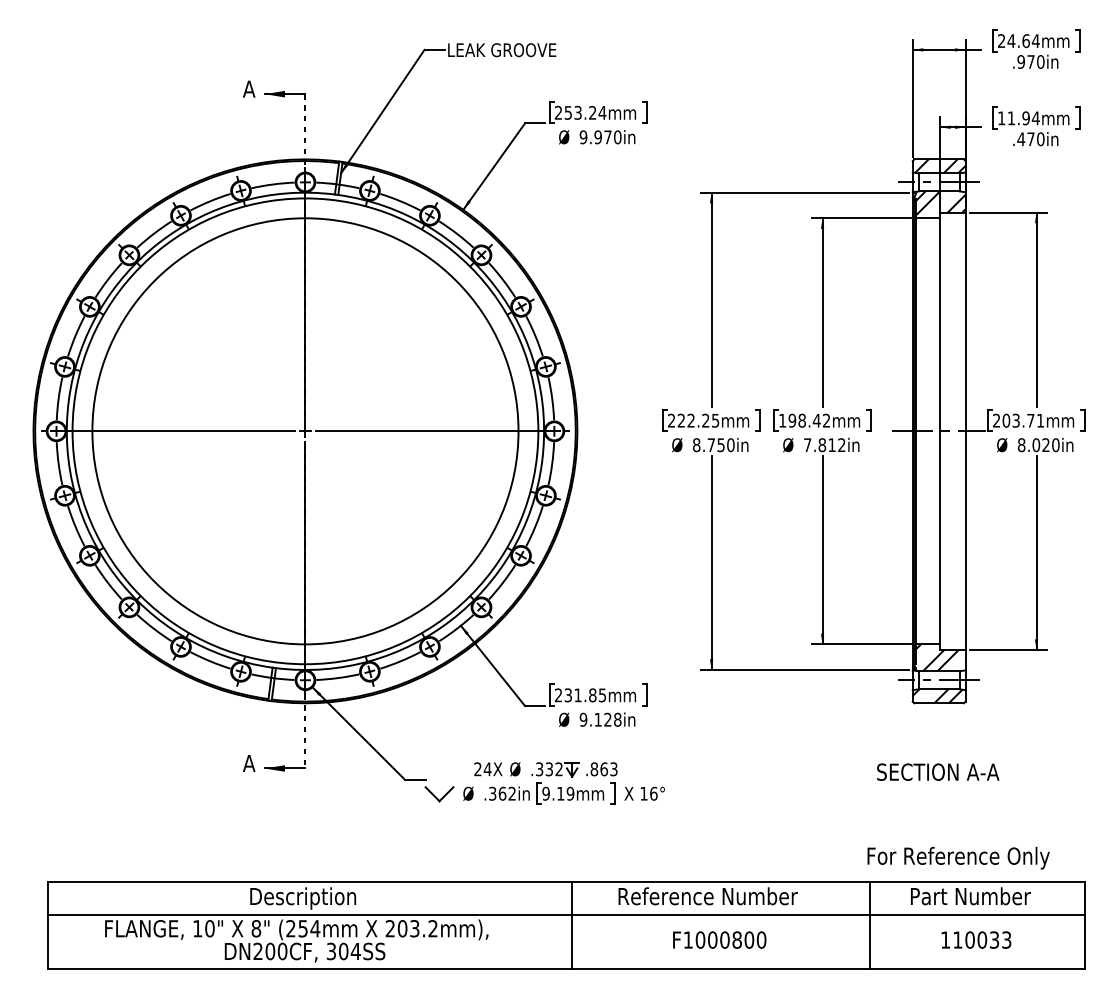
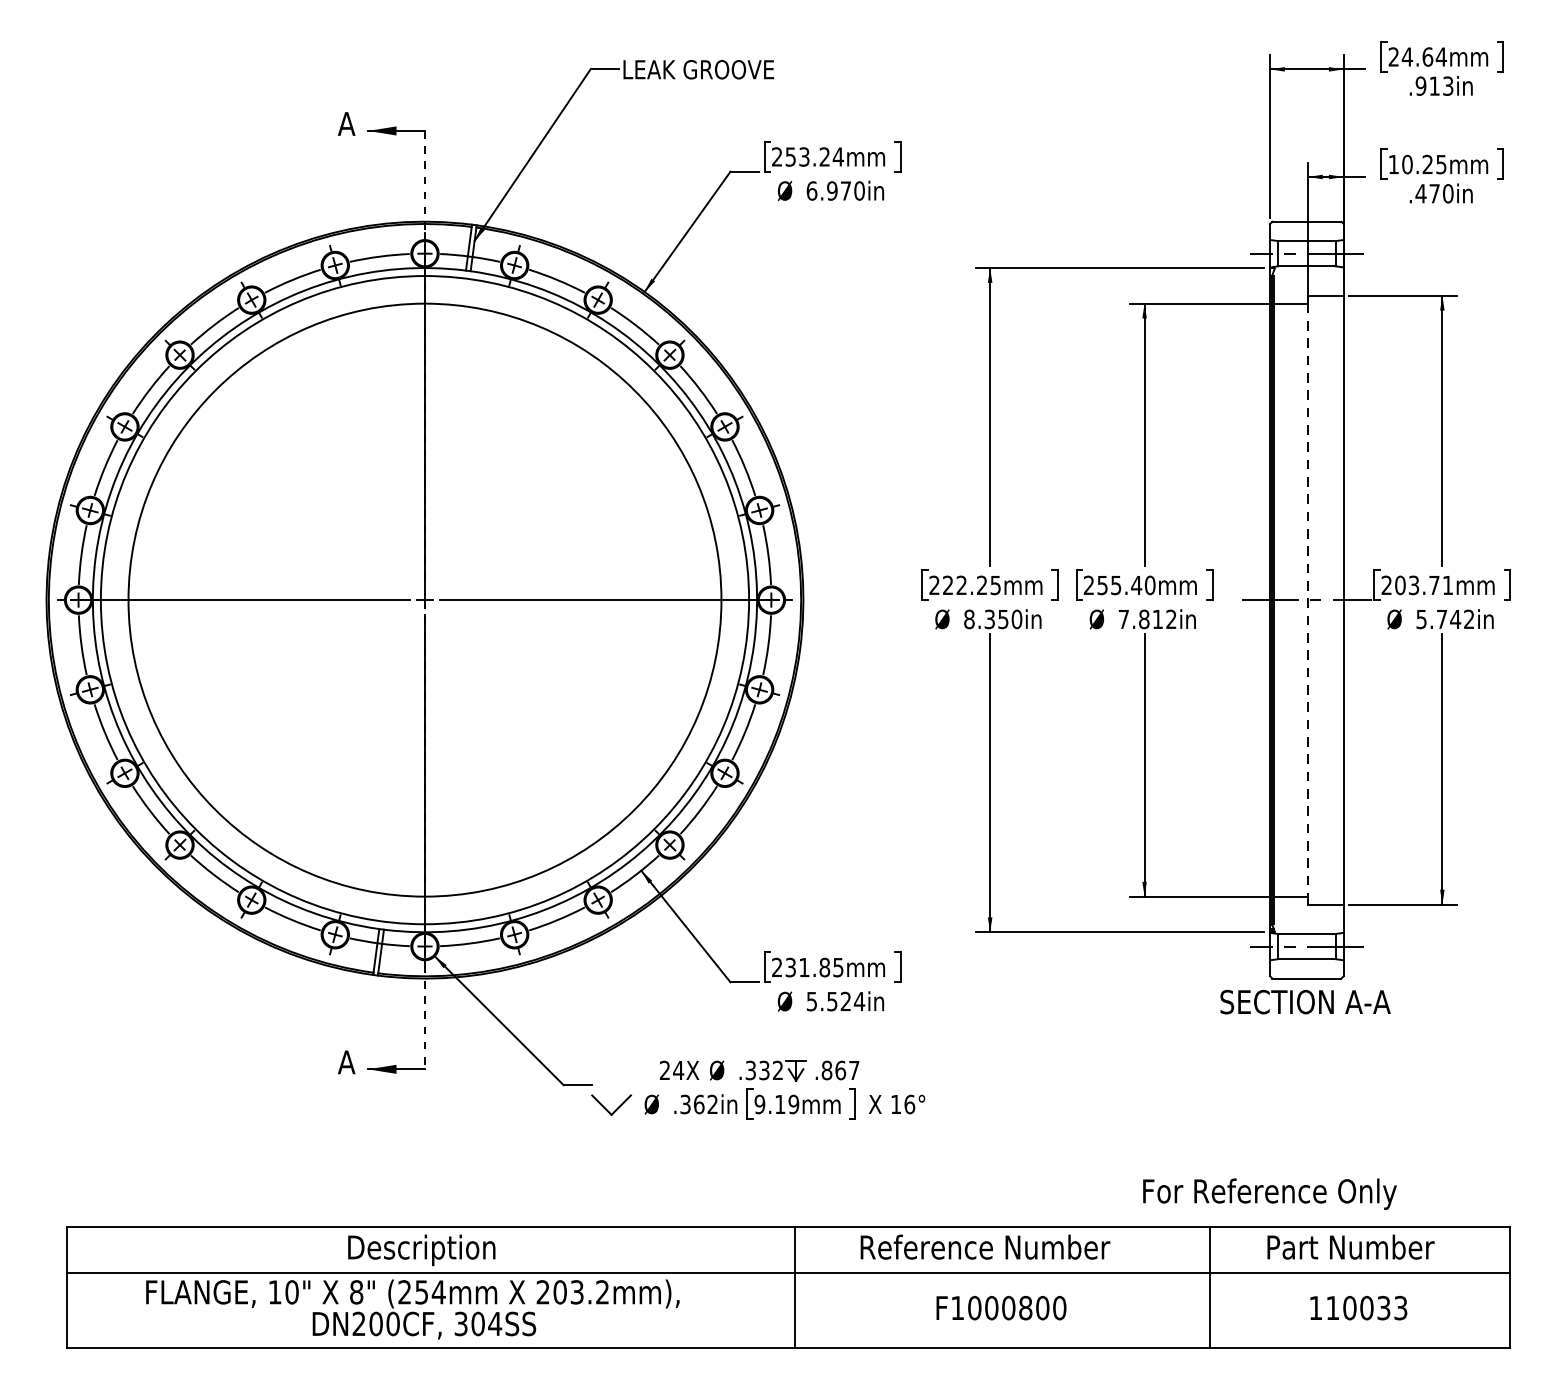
text: (1035, 61) -> (1440, 85), .970in -> .913in
text: (1023, 118) -> (1424, 164), 11.94mm -> 10.25mm
text: (583, 137) -> (811, 191), 9.970in -> 6.970in
hatch: (940, 166) -> (1308, 231), removed
hatch: (940, 203) -> (1308, 283), removed
text: (804, 420) -> (1119, 585), 198.42mm -> 255.40mm
line: (940, 431) -> (1308, 600), solid -> dashed
text: (710, 445) -> (988, 619), 8.750in -> 8.350in
text: (1038, 445) -> (1445, 619), 8.020in -> 5.742in
hatch: (936, 657) -> (1303, 914), removed
hatch: (937, 696) -> (1304, 969), removed
text: (600, 719) -> (835, 1001), 9.128in -> 5.524in
text: (613, 769) -> (853, 1070), .863 -> .867
text: (938, 771) -> (1305, 1001), moved
text: (958, 858) -> (1269, 1194), moved

